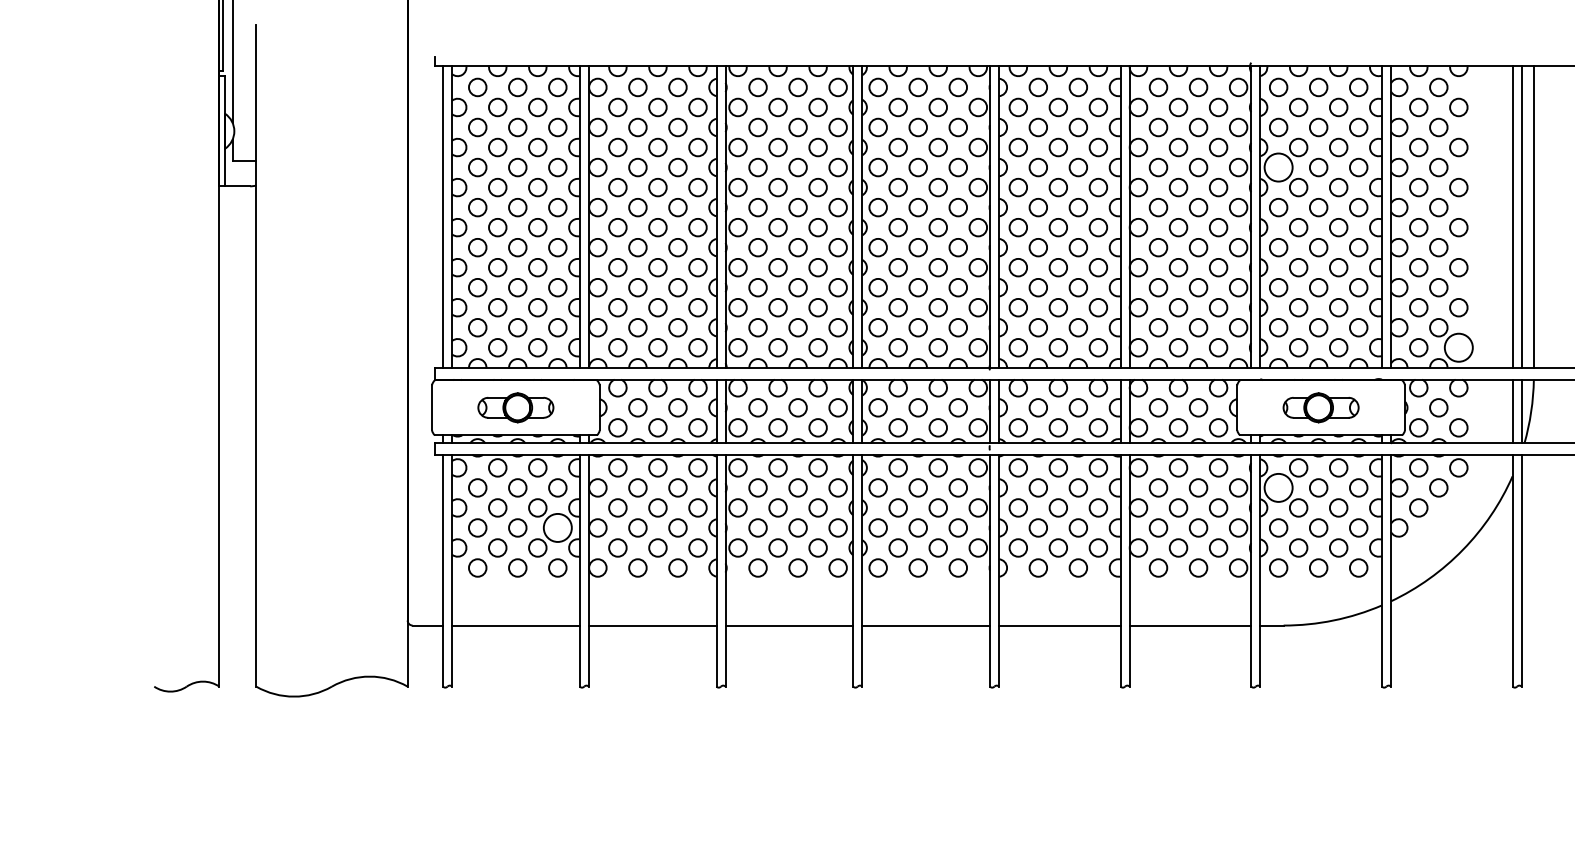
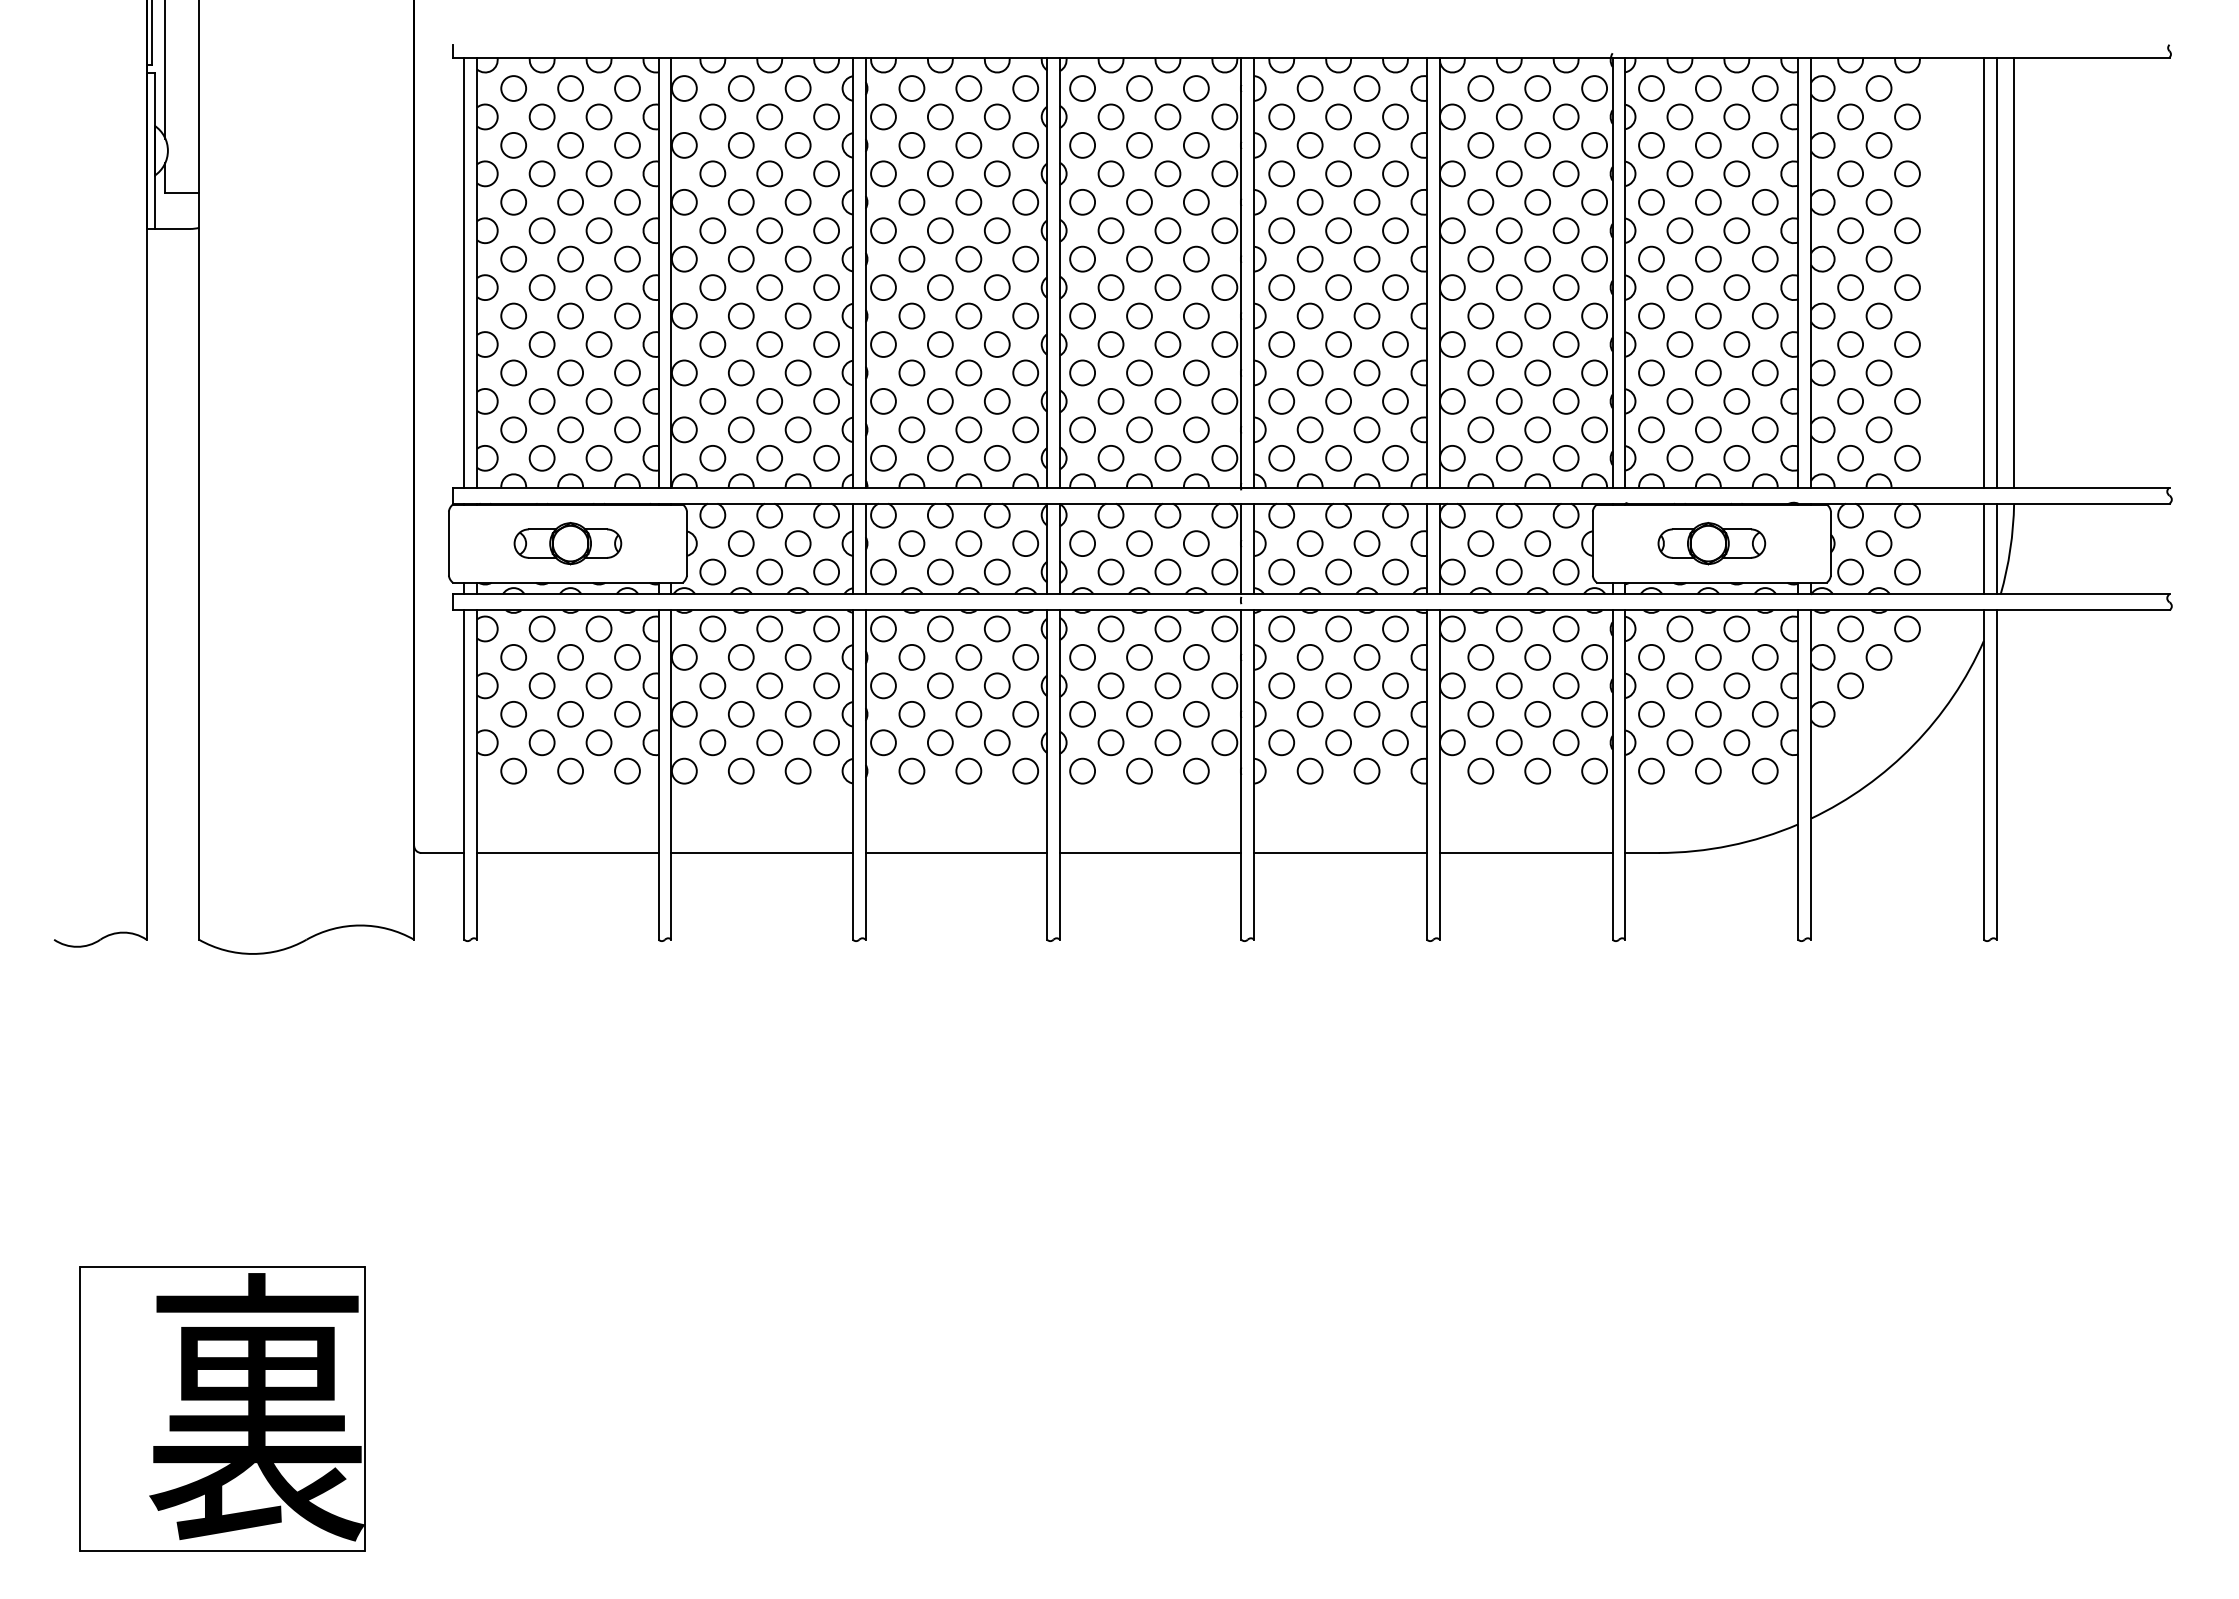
circle: (1278, 166) -> (1651, 201), size x0.62
circle: (1458, 347) -> (1907, 457), size x0.62
circle: (1278, 487) -> (1651, 656), size x0.62
circle: (557, 527) -> (627, 713), size x0.62

